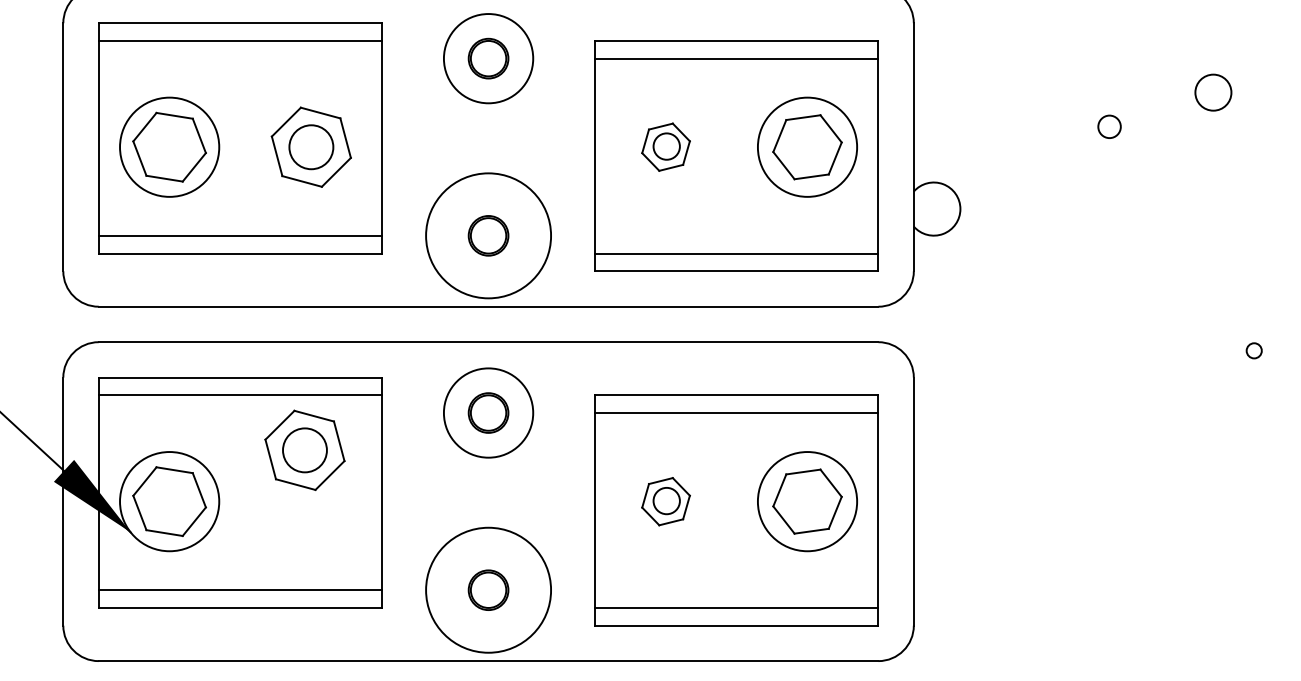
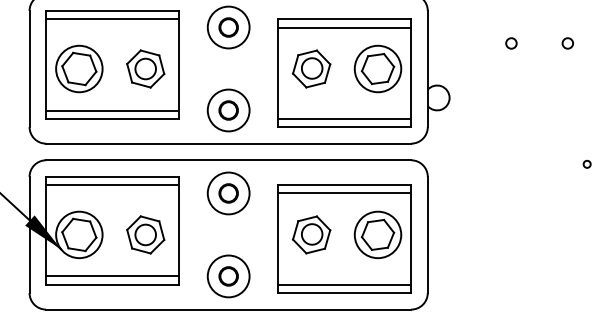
circle: (1212, 92) -> (567, 43), size x0.62
circle: (1109, 126) -> (511, 43), moved
part: (665, 146) -> (311, 68), size x1.67
circle: (488, 235) -> (228, 110), size x0.71
part: (304, 449) -> (145, 234), moved
part: (665, 500) -> (311, 234), size x1.67
circle: (488, 590) -> (228, 276), size x0.71

